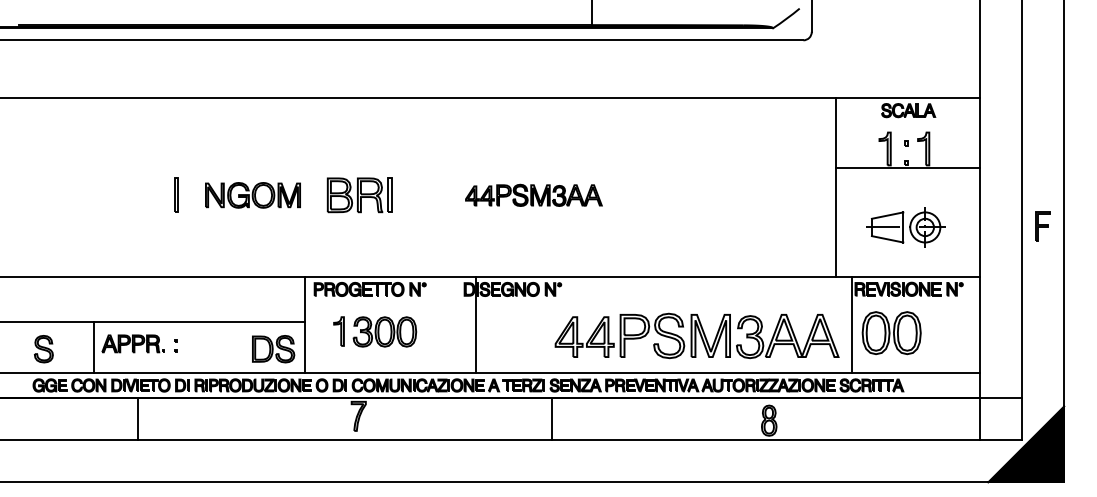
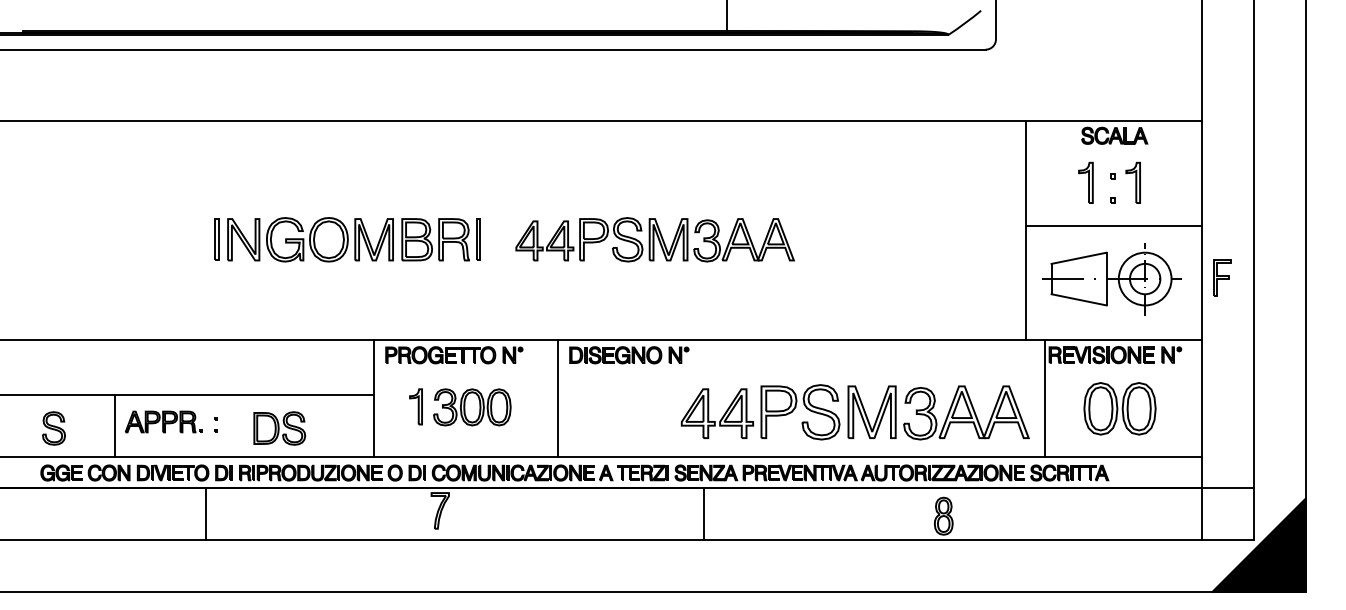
line: (908, 168) -> (1114, 225), moved
part: (252, 195) -> (310, 239), size x1.43
part: (533, 195) -> (654, 239), size x1.67
part: (1042, 226) -> (1222, 277), moved
part: (905, 227) -> (1111, 279), size x1.43
line: (476, 324) -> (558, 398), moved
part: (891, 332) -> (1119, 408), moved
part: (273, 349) -> (279, 428), moved
line: (137, 419) -> (205, 514), moved
line: (552, 419) -> (704, 514), moved

